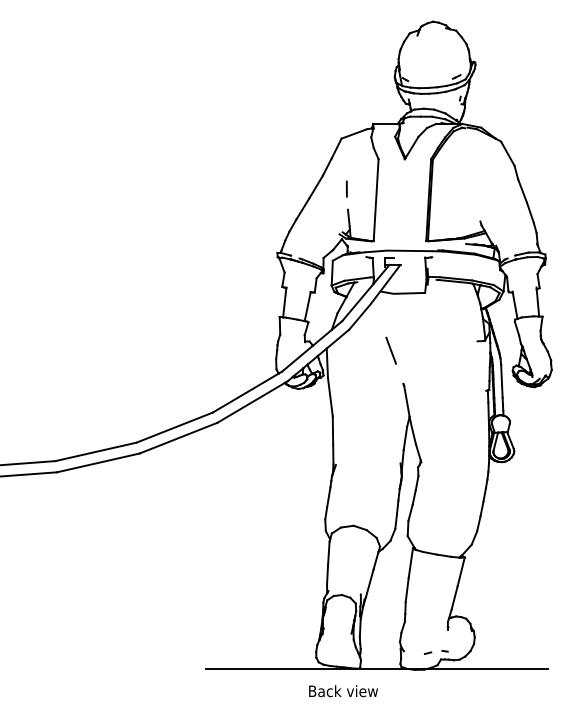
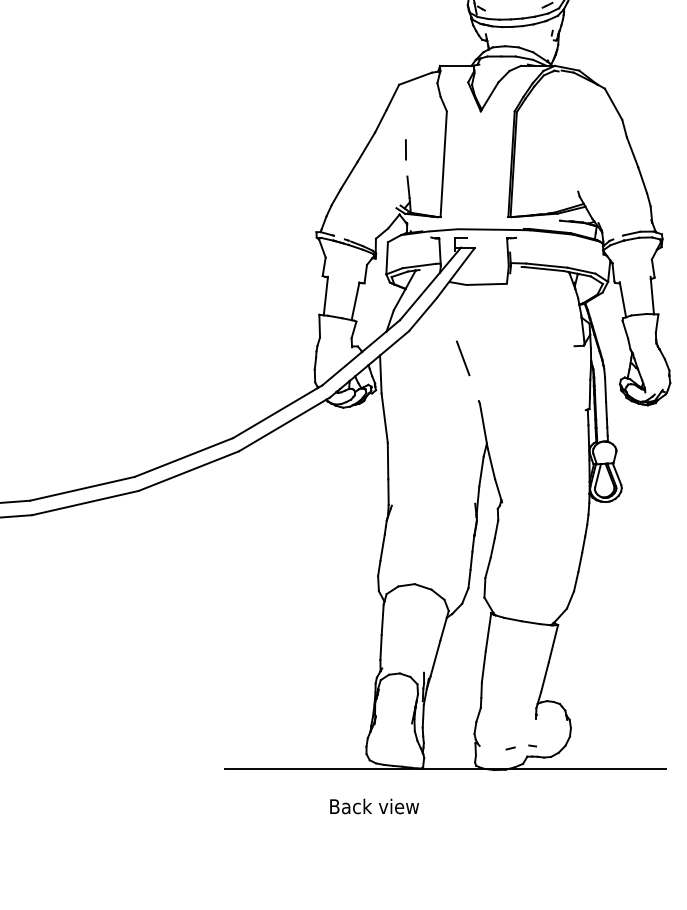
text: (343, 691) -> (374, 806), moved

